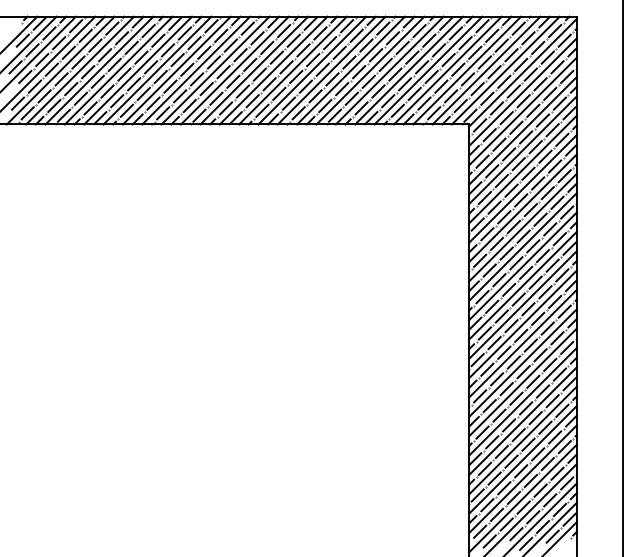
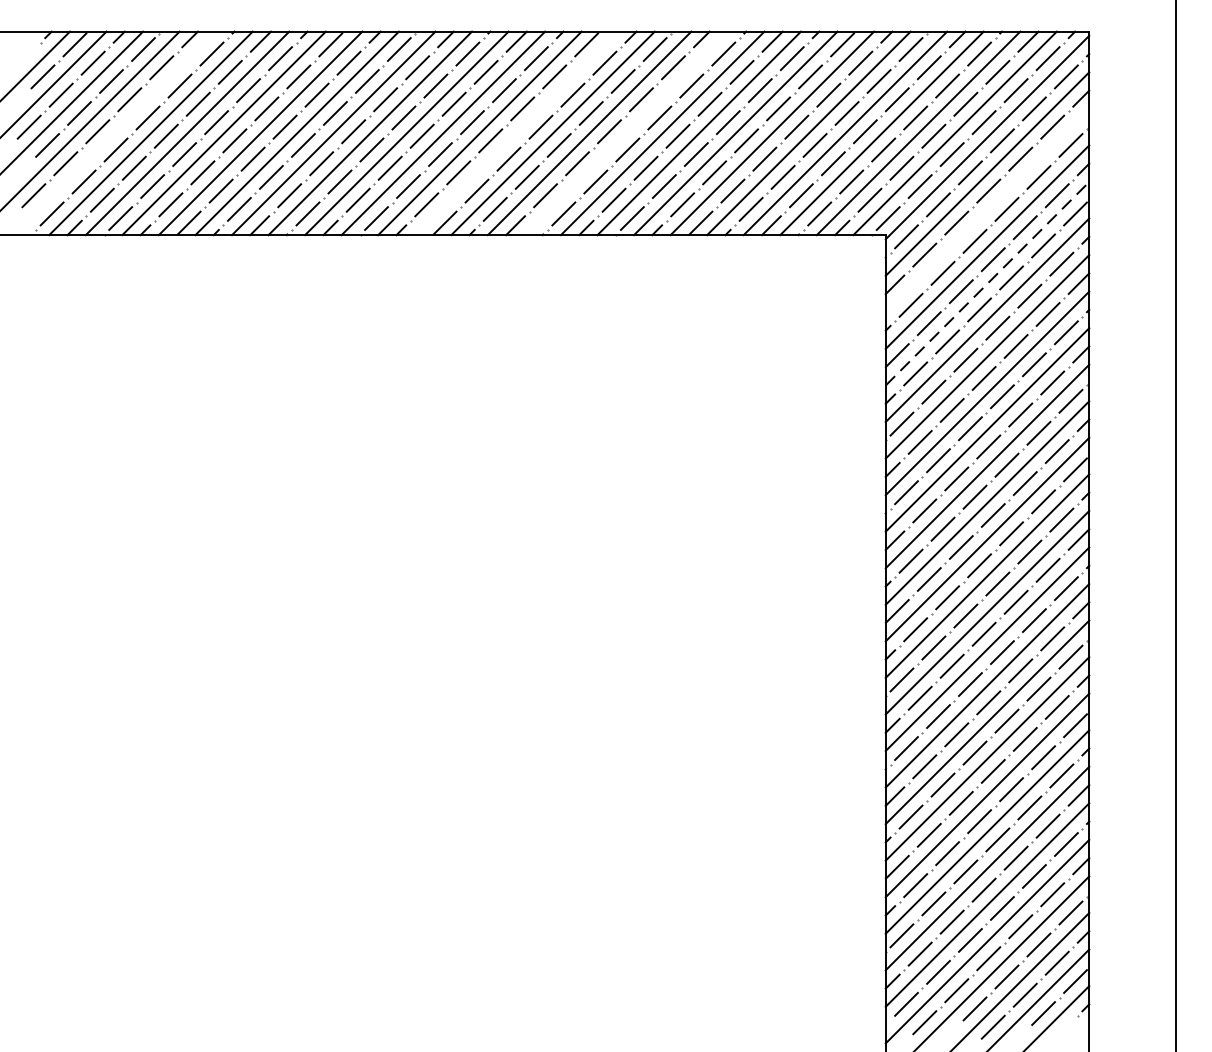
line: (60, 70) -> (114, 133), removed
line: (273, 70) -> (516, 133), removed
line: (331, 70) -> (625, 133), removed
line: (522, 111) -> (986, 210), removed
line: (523, 149) -> (988, 282), solid -> dashed

